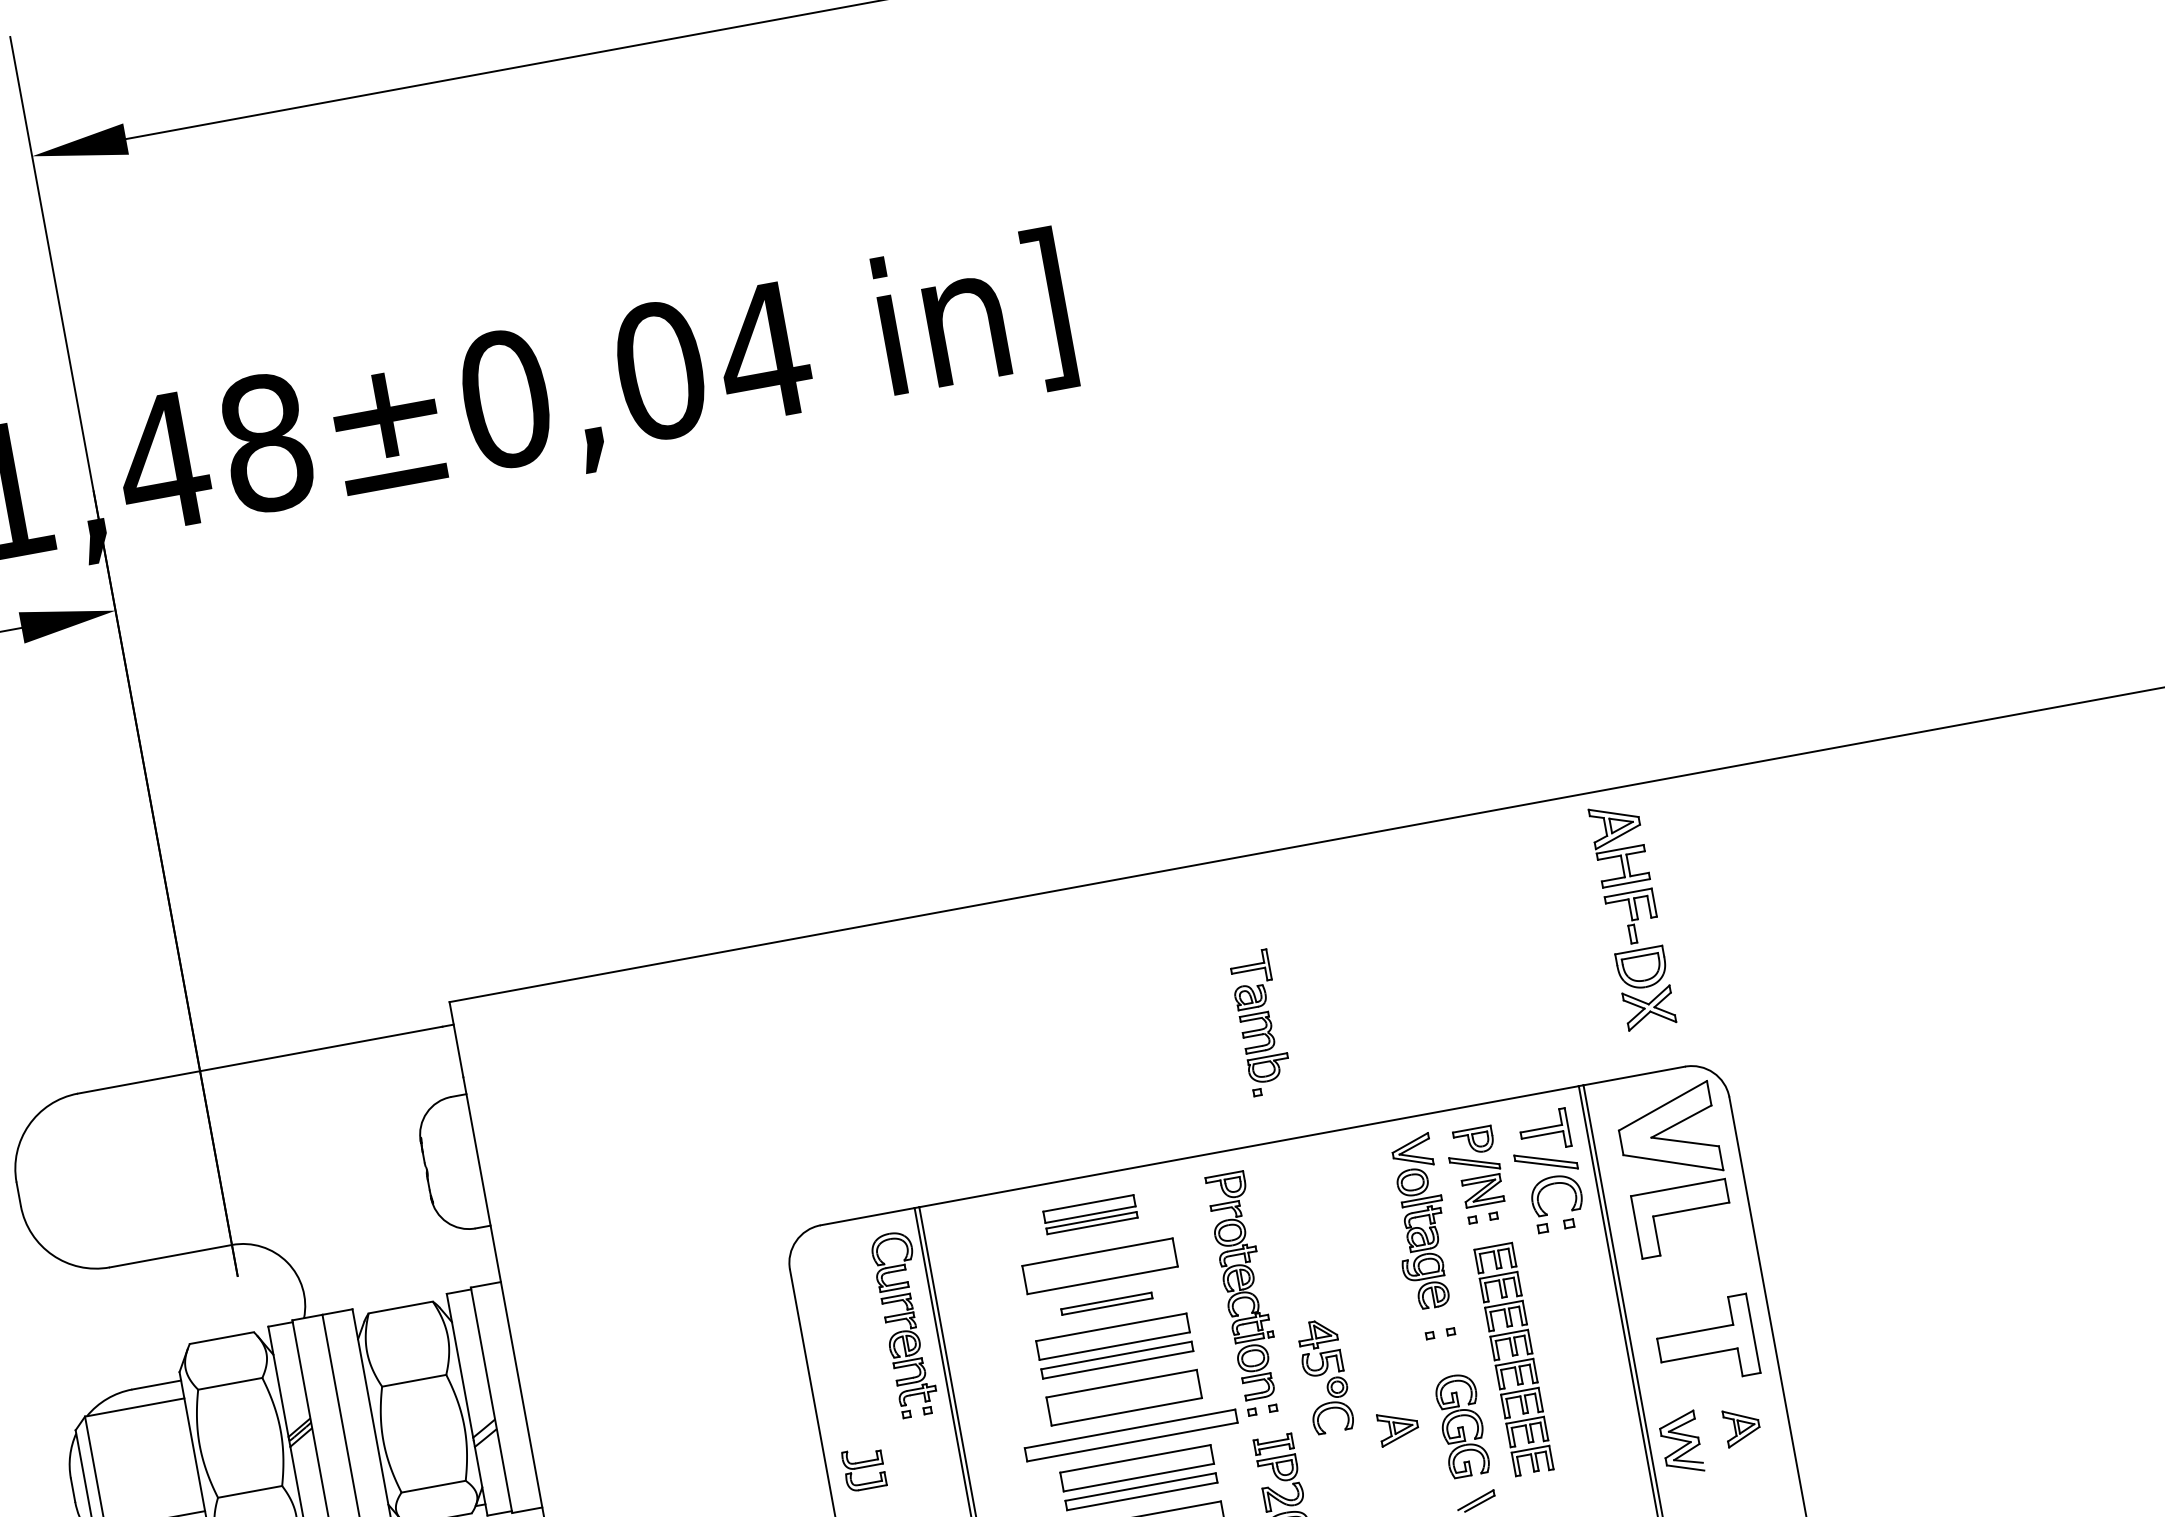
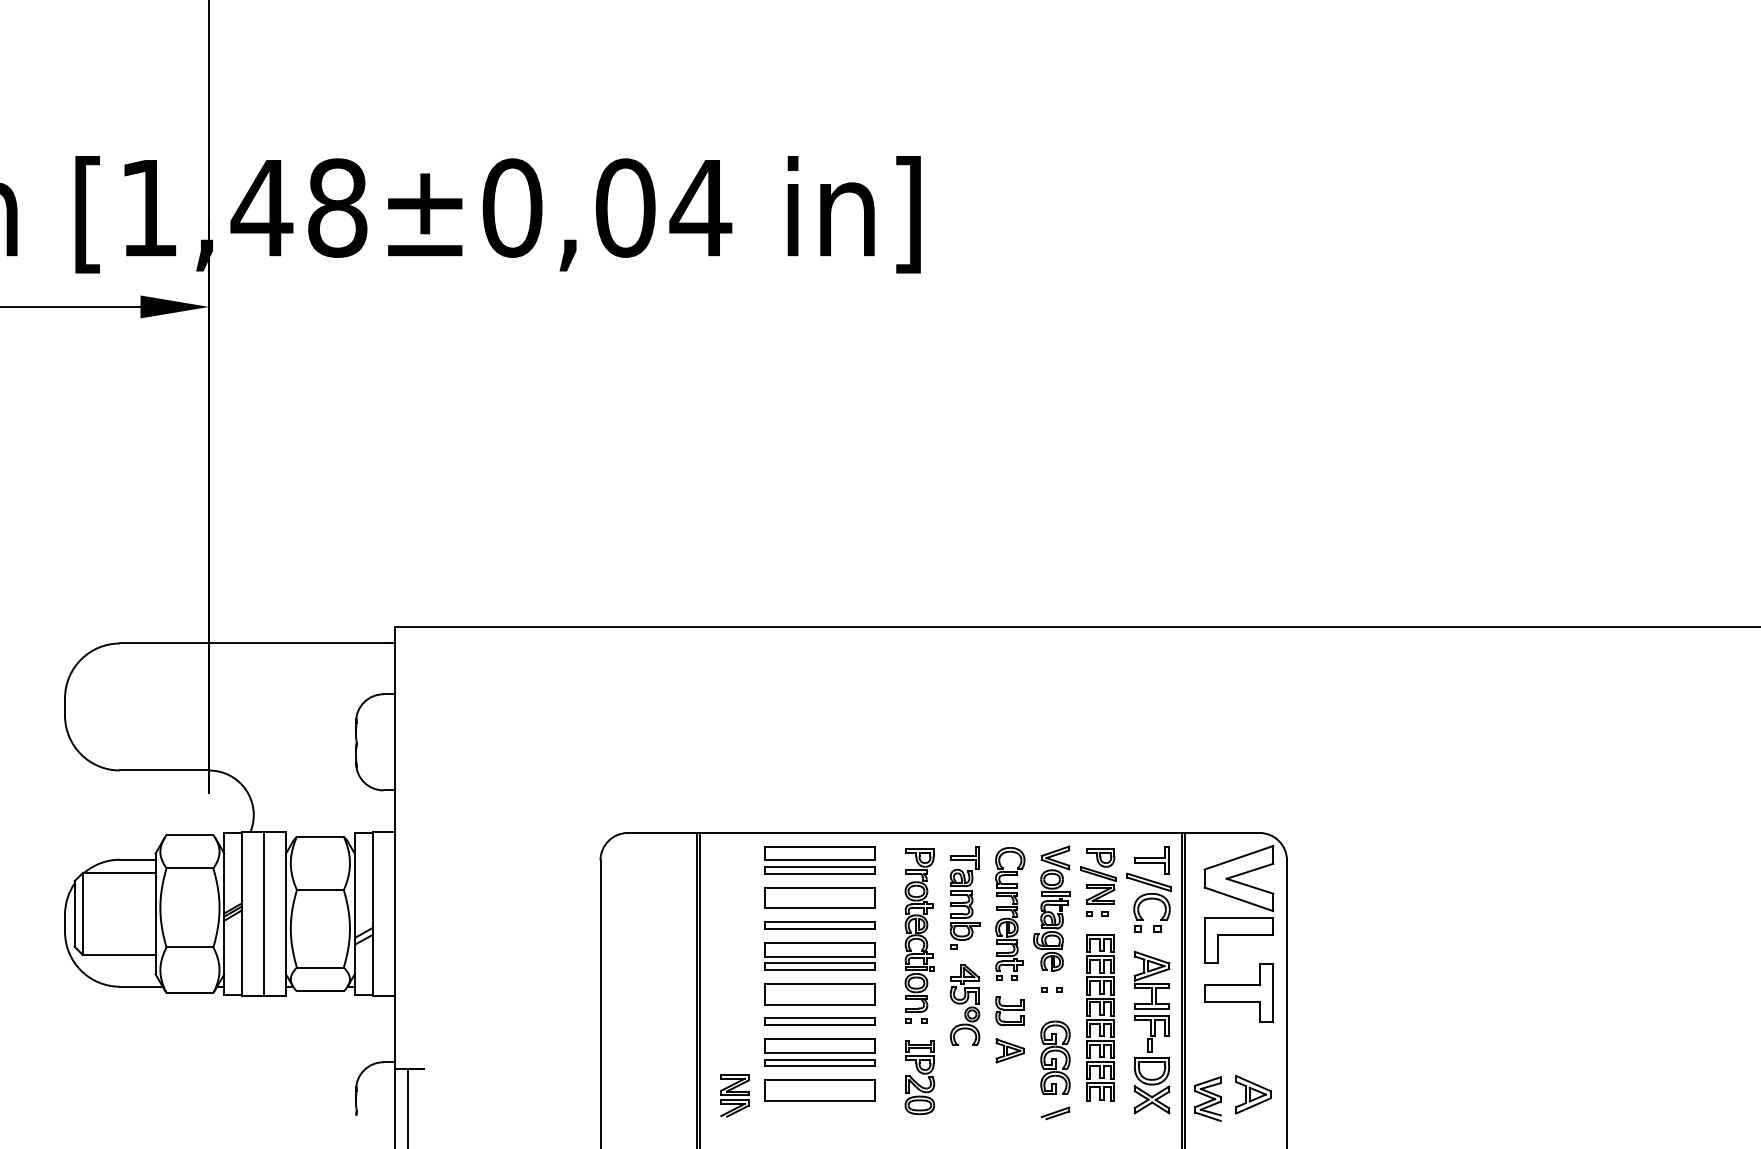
part: (1631, 915) -> (1151, 1032), moved
part: (1259, 1022) -> (964, 897), moved
part: (1089, 1214) -> (819, 860), size x1.67
part: (1106, 1303) -> (819, 925), size x1.67
part: (905, 1323) -> (1010, 913), moved
part: (1705, 1340) -> (1238, 992), moved
part: (1742, 1426) -> (1253, 1094), size x1.43
part: (1130, 1435) -> (819, 1021), size x0.71
part: (863, 1469) -> (1009, 1011), moved

